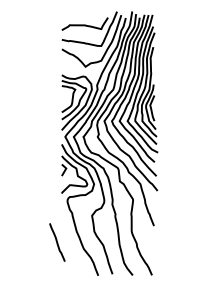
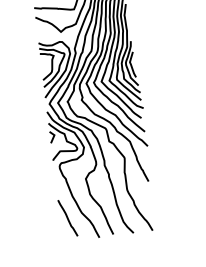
line: (57, 242) -> (68, 218), moved

